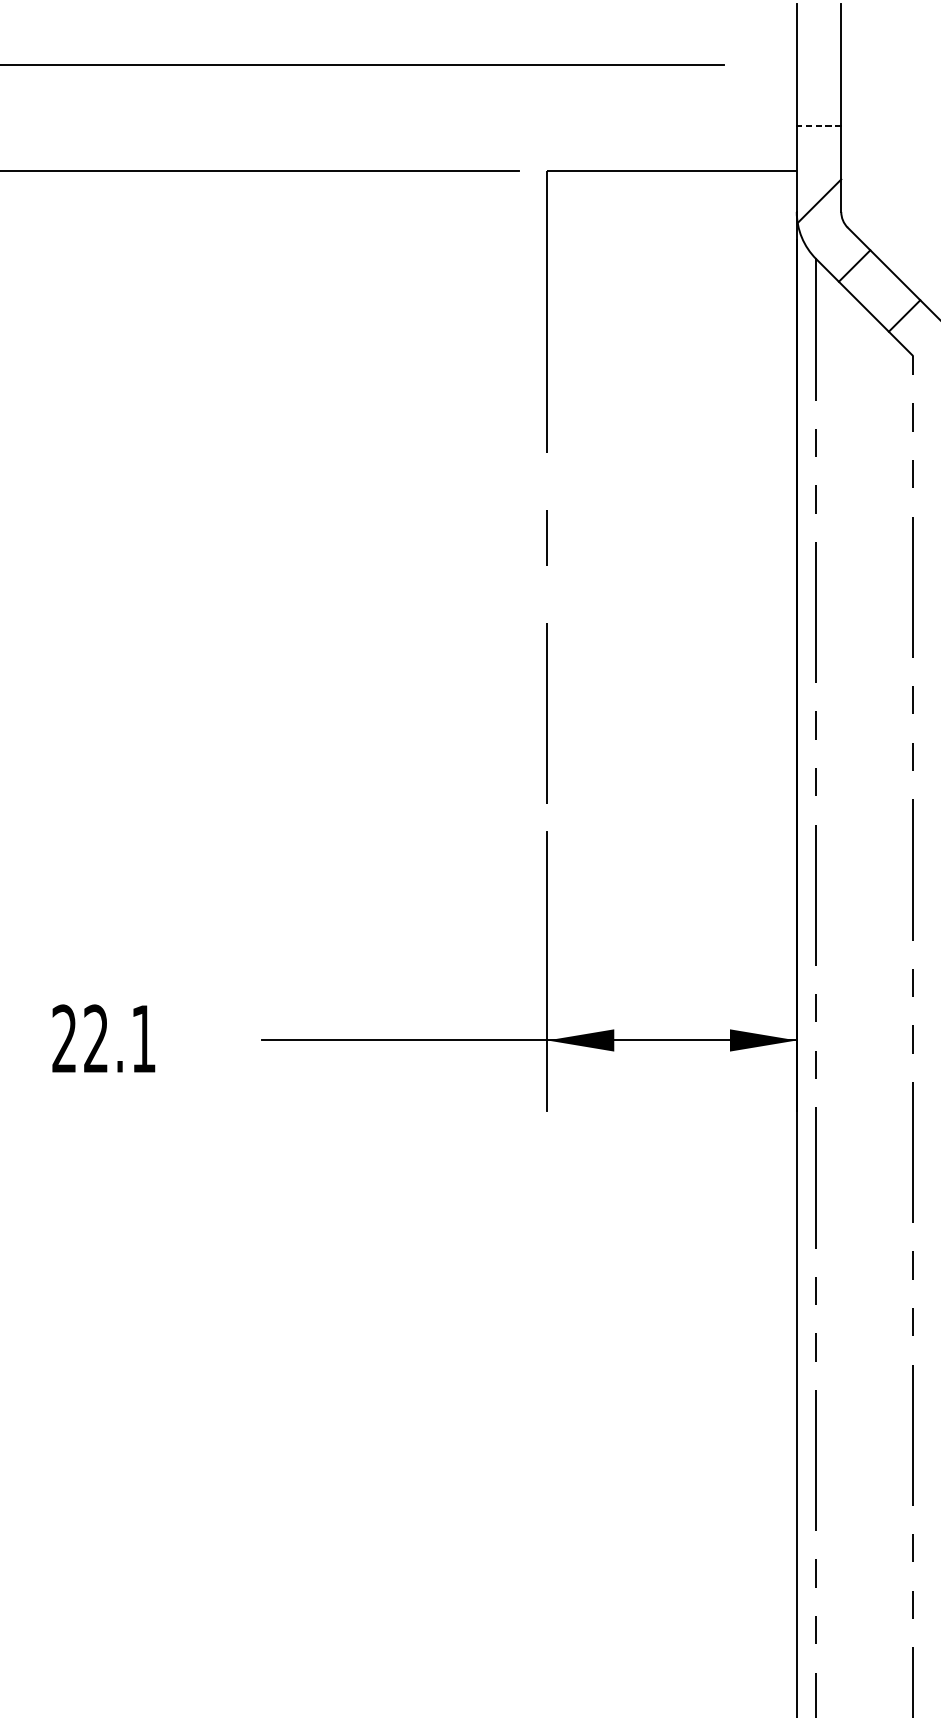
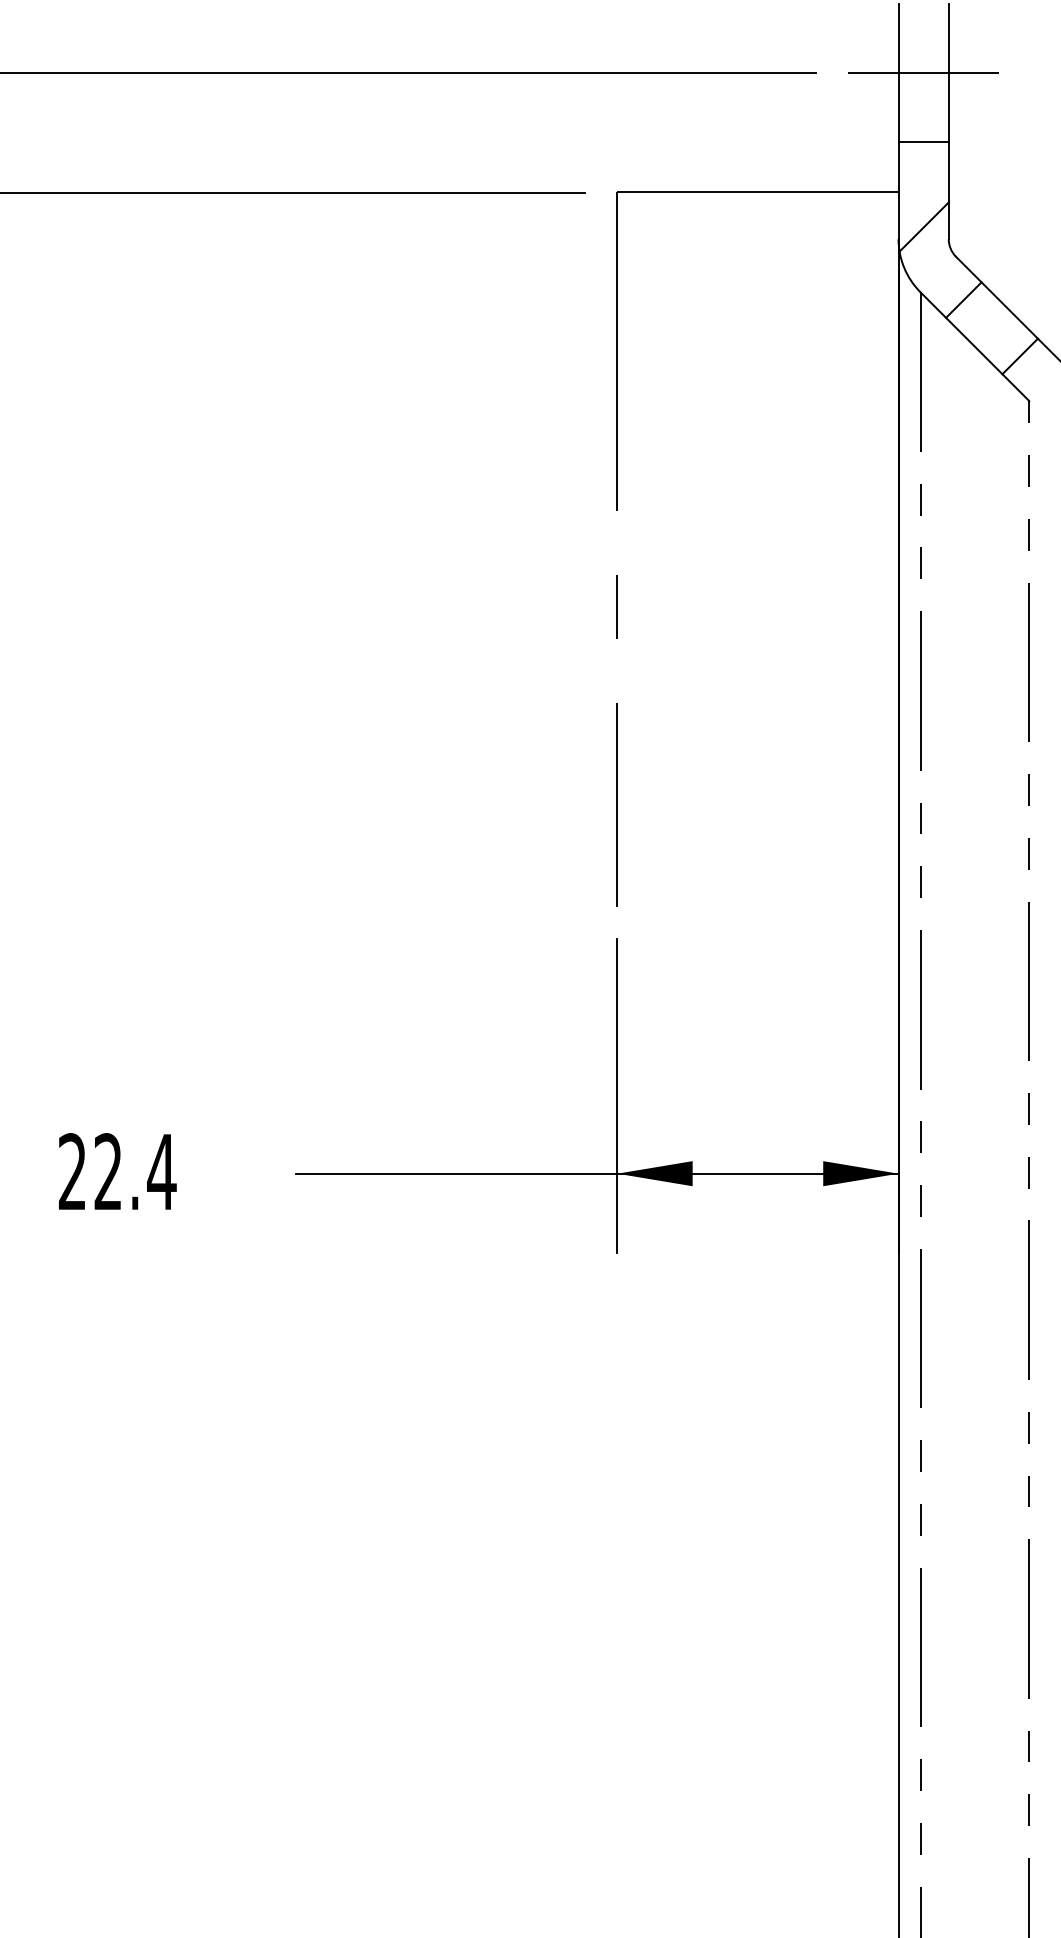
line: (818, 65) -> (923, 73), added
line: (818, 126) -> (923, 142), dashed -> solid
text: (143, 1038) -> (161, 1171), 22.1 -> 22.4

